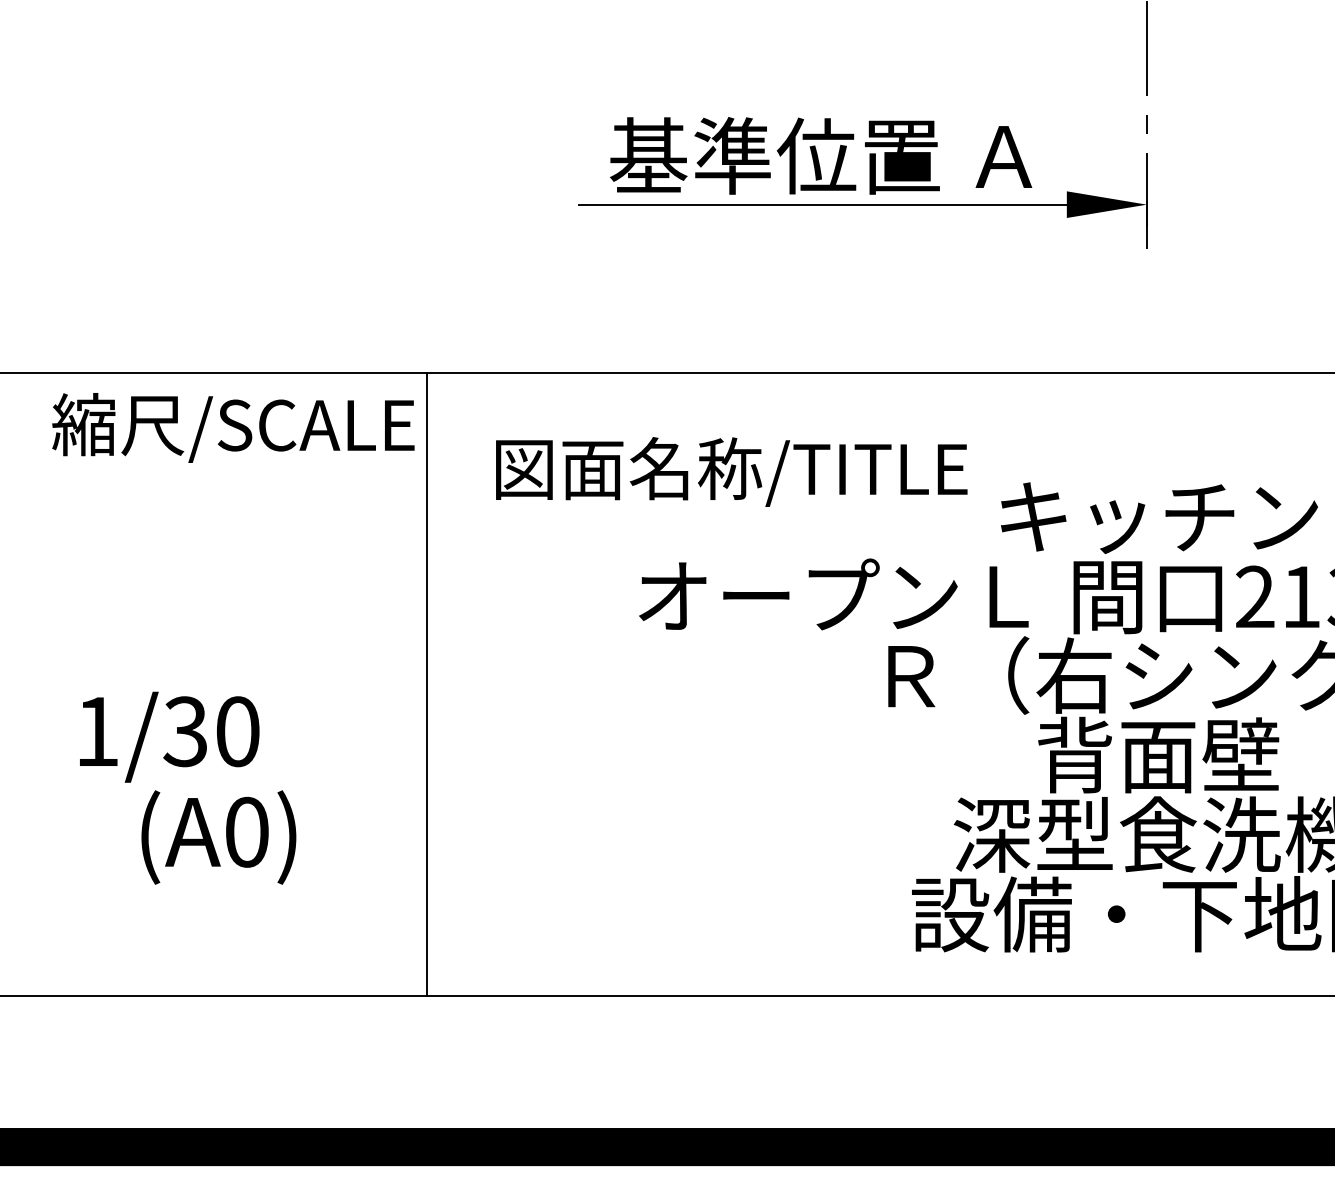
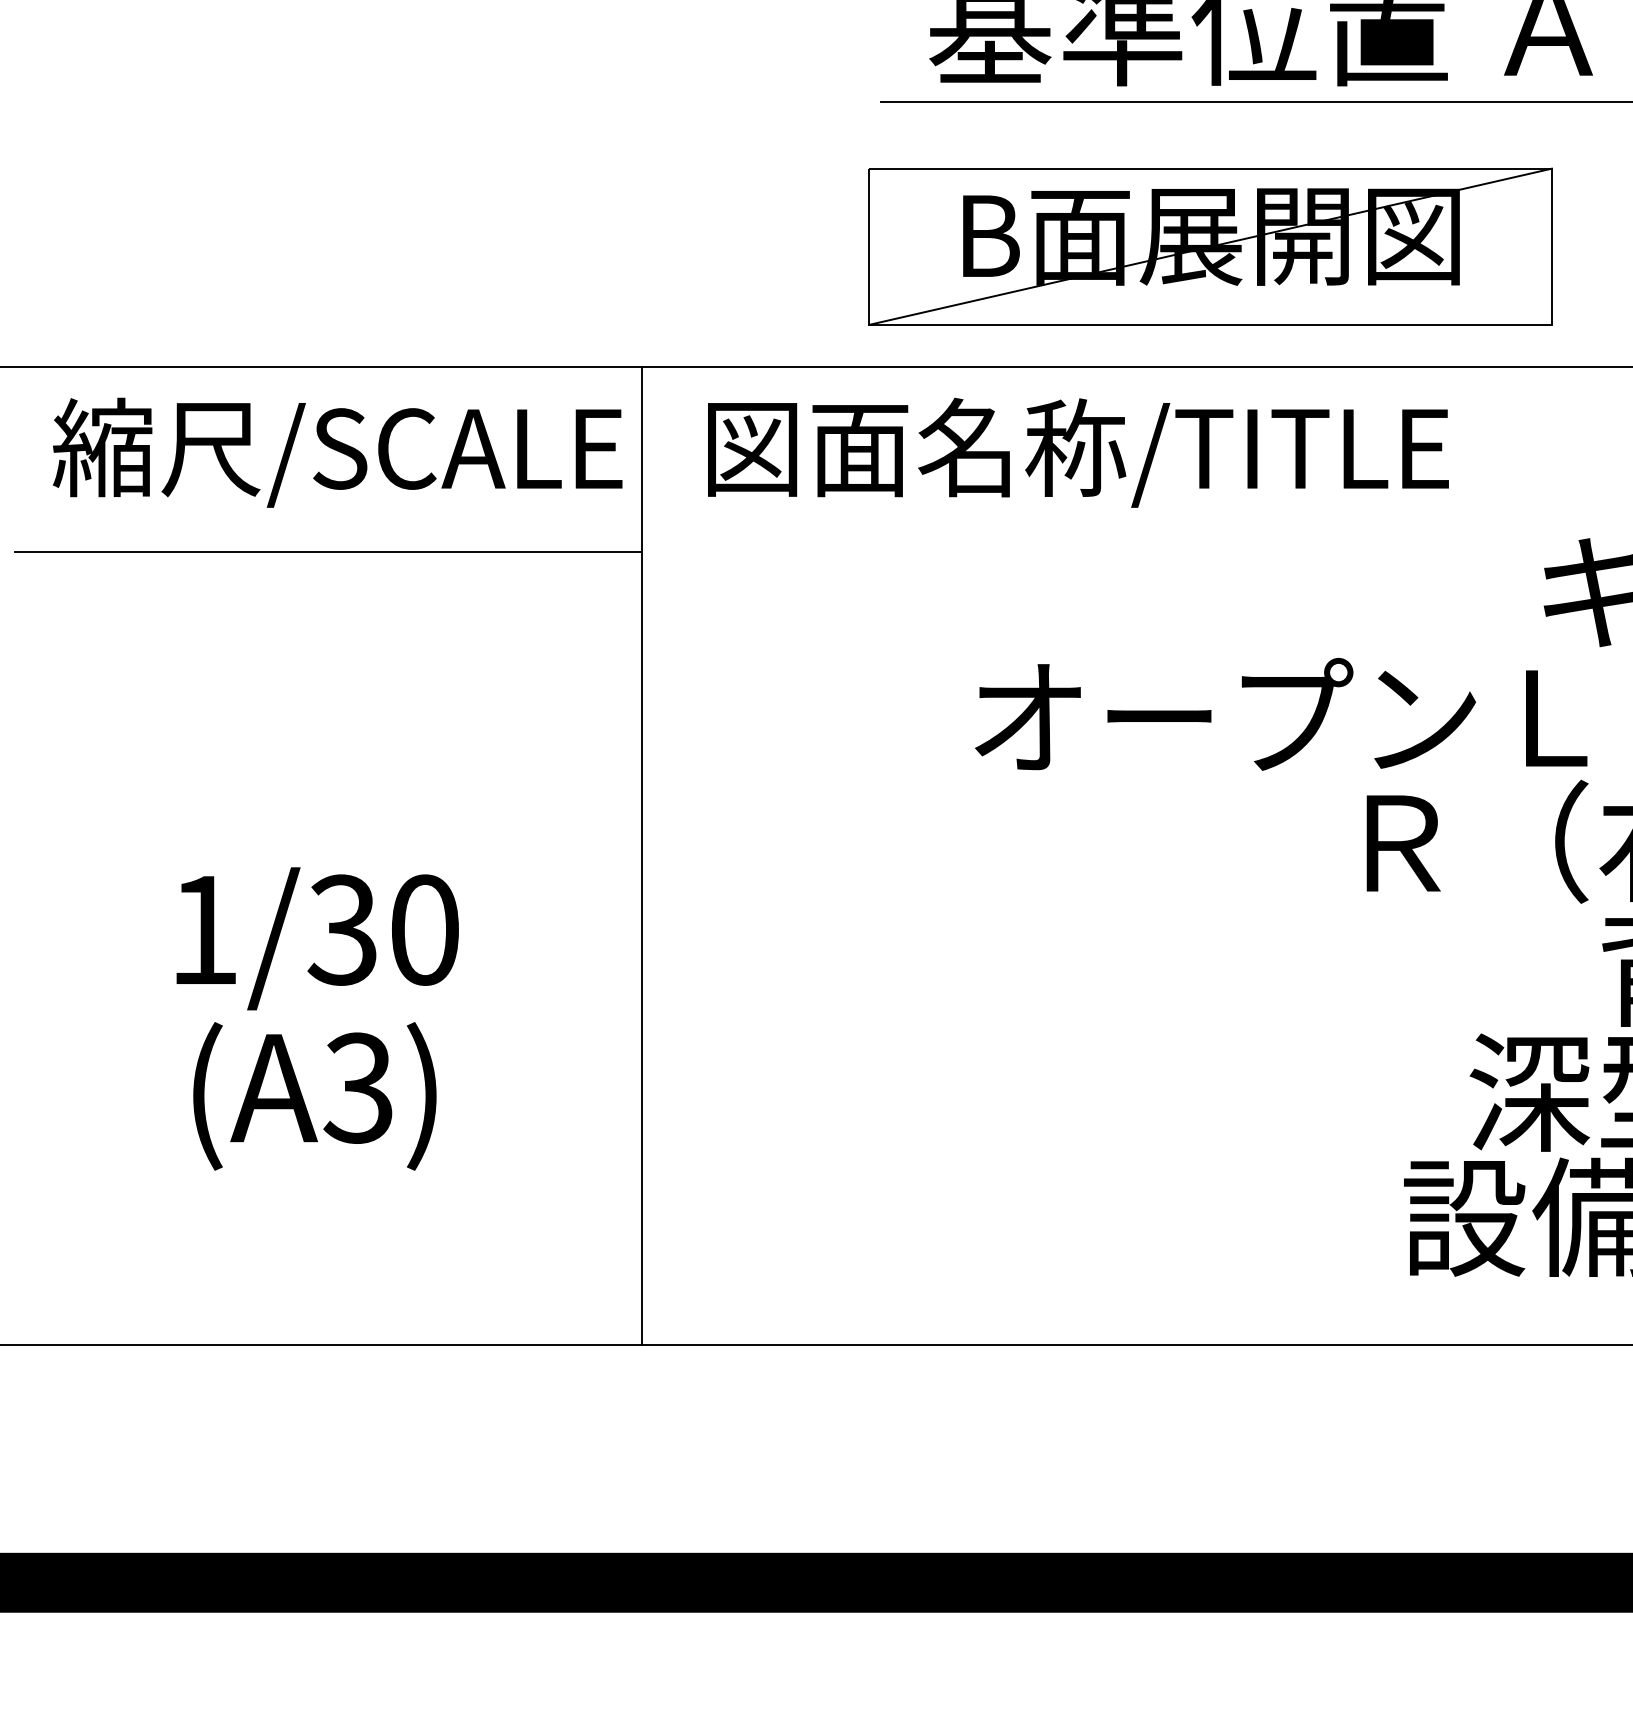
part: (788, 296) -> (1209, 246), added
text: (731, 471) -> (1077, 452), moved
line: (227, 490) -> (328, 551), added
text: (169, 736) -> (317, 937), moved
text: (246, 831) -> (358, 1086), (A0) -> (A3)

